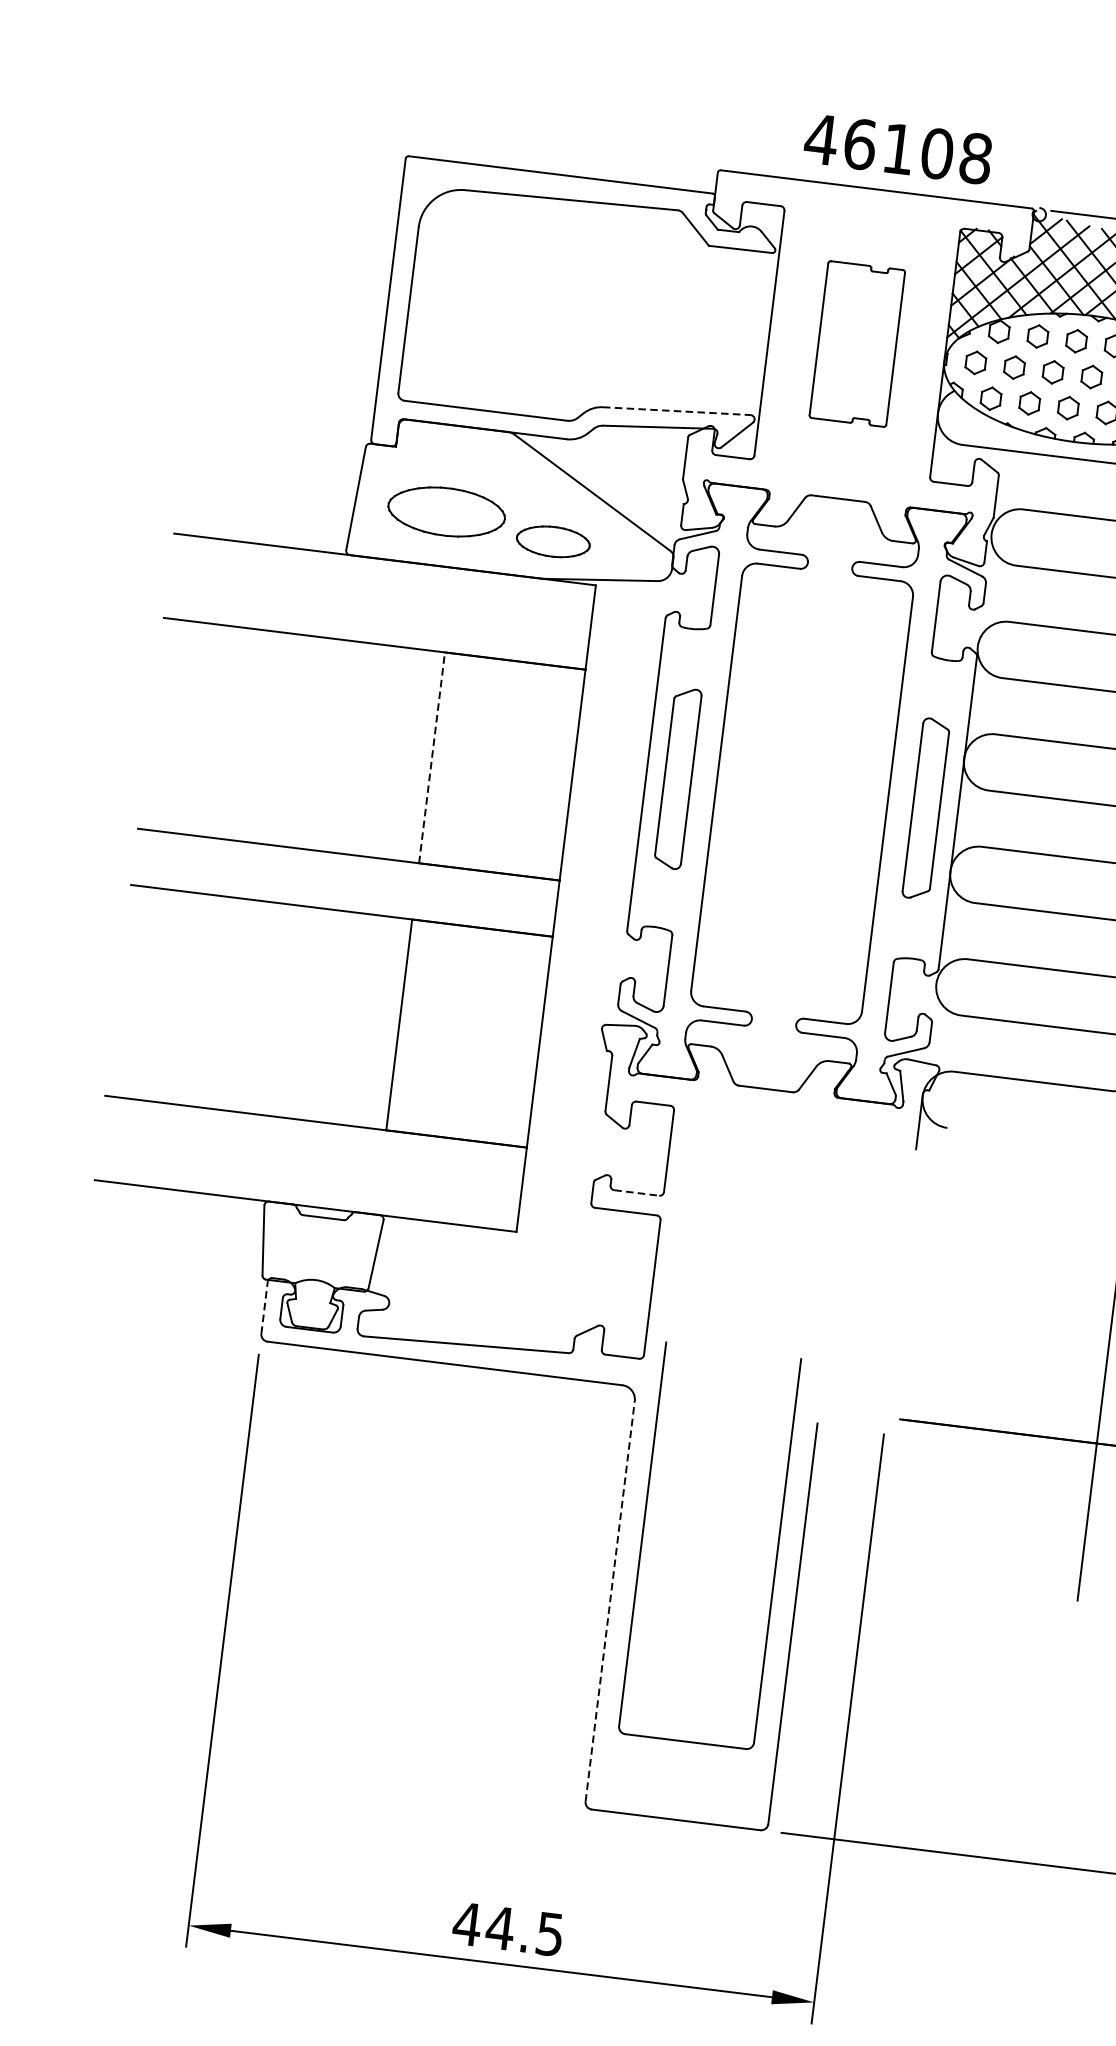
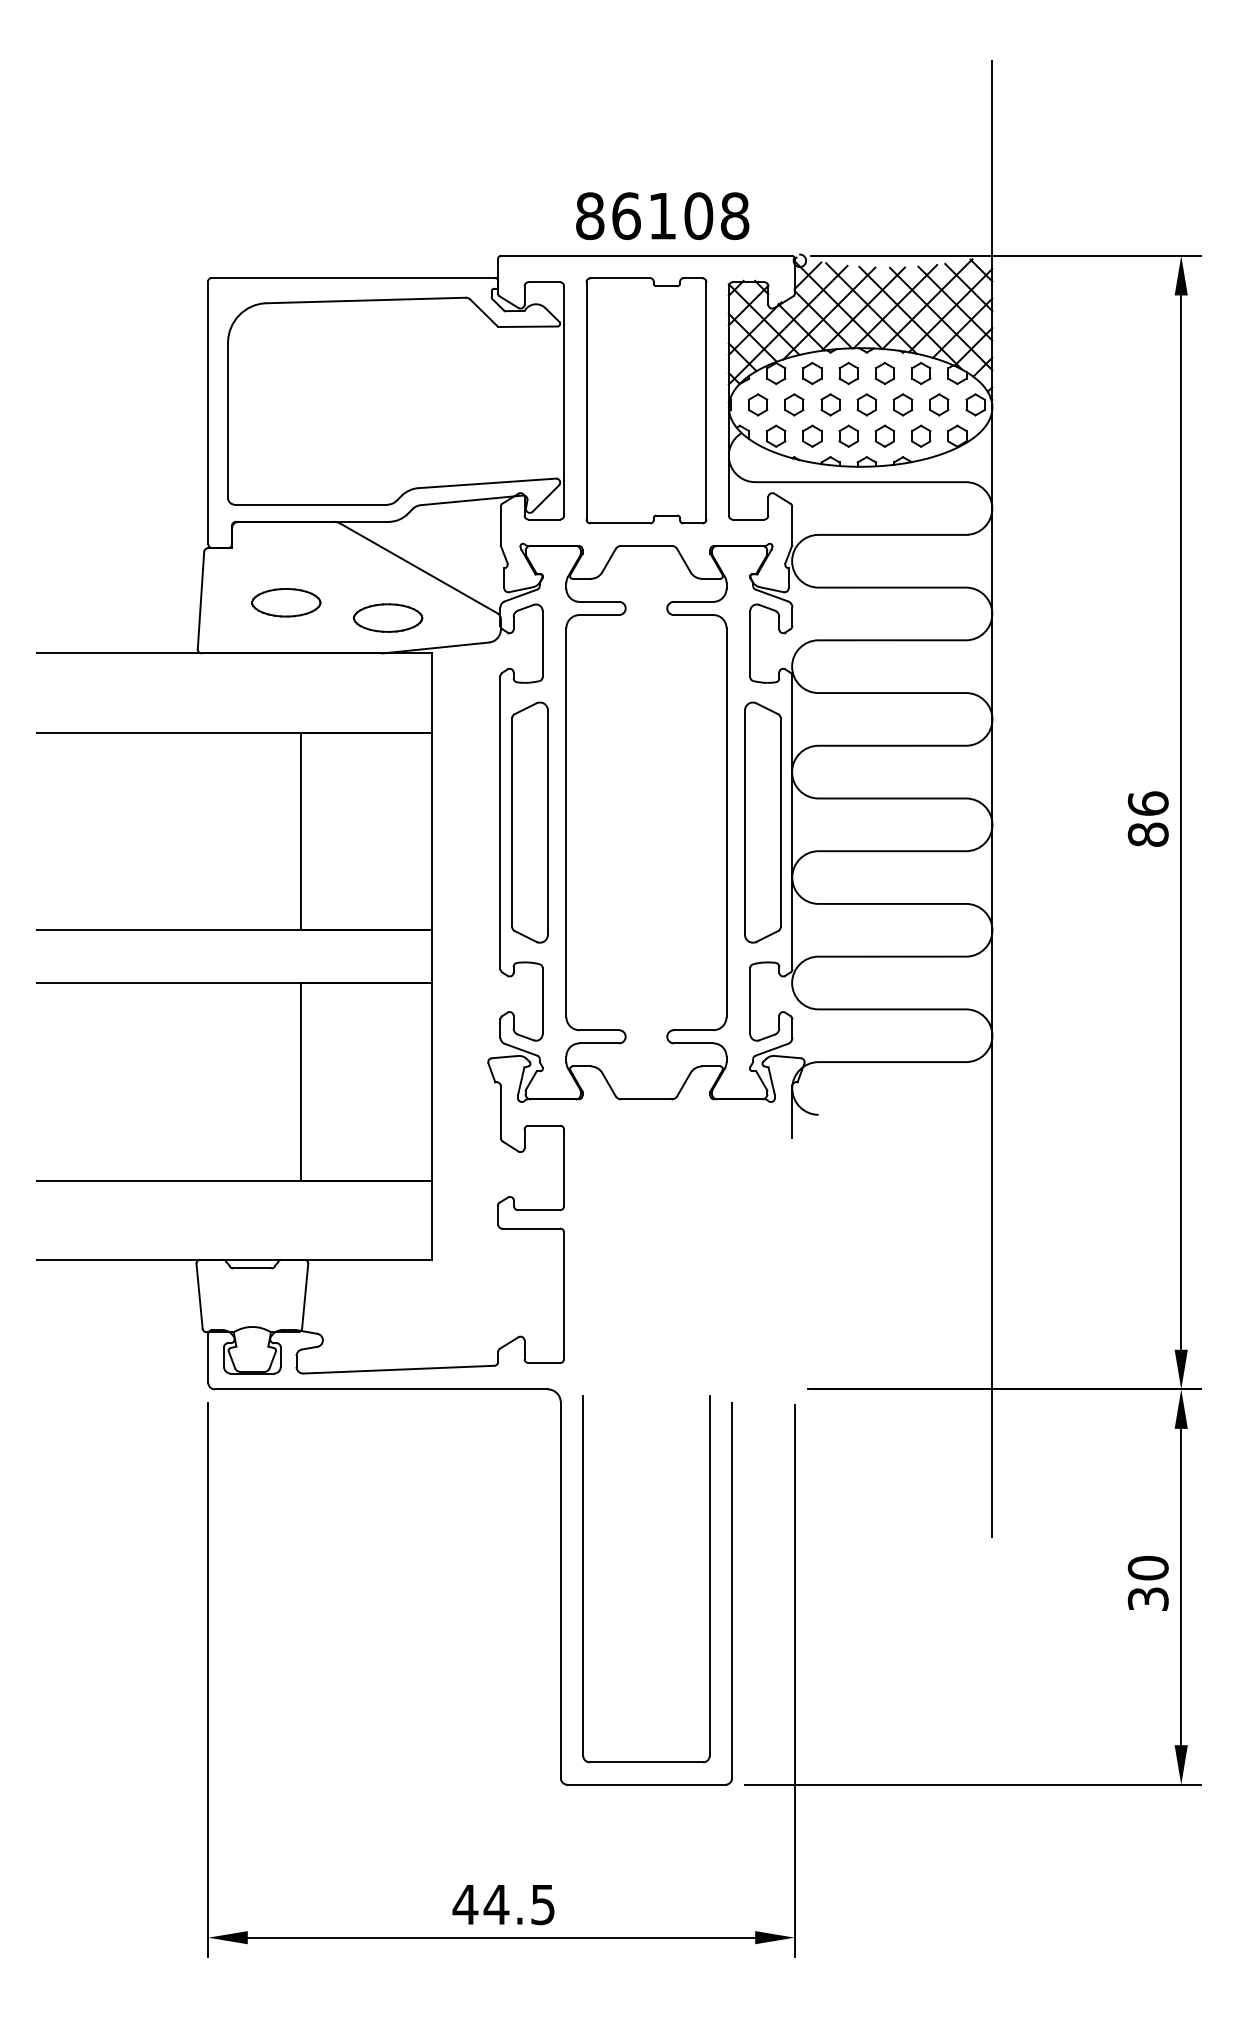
text: (821, 140) -> (590, 216), 46108 -> 86108
part: (857, 343) -> (646, 400), size x1.67
line: (676, 411) -> (487, 483), dashed -> solid
part: (447, 511) -> (286, 602), size x0.62
line: (431, 757) -> (300, 831), dashed -> solid
part: (677, 778) -> (529, 822), size x1.43
part: (925, 808) -> (762, 822), size x1.43
line: (637, 1193) -> (539, 1210), dashed -> solid
line: (264, 1306) -> (208, 1357), dashed -> solid
part: (642, 1538) -> (583, 1579), moved
line: (609, 1601) -> (560, 1590), dashed -> solid

